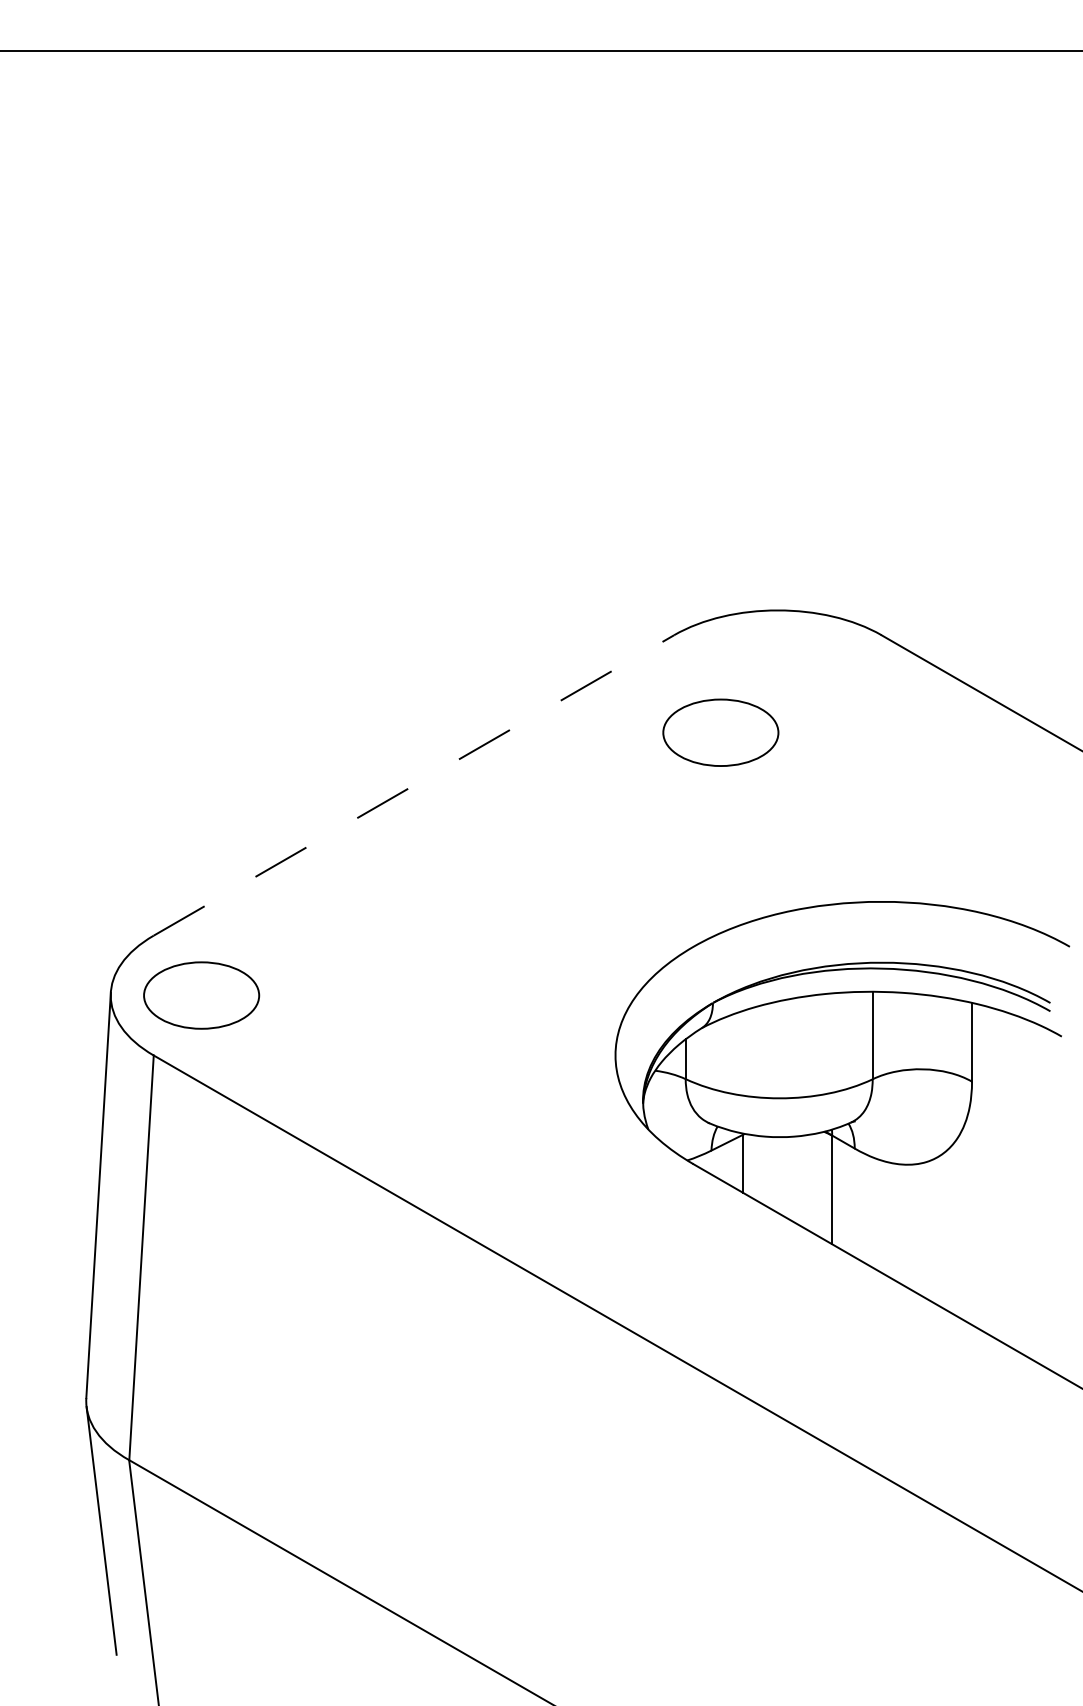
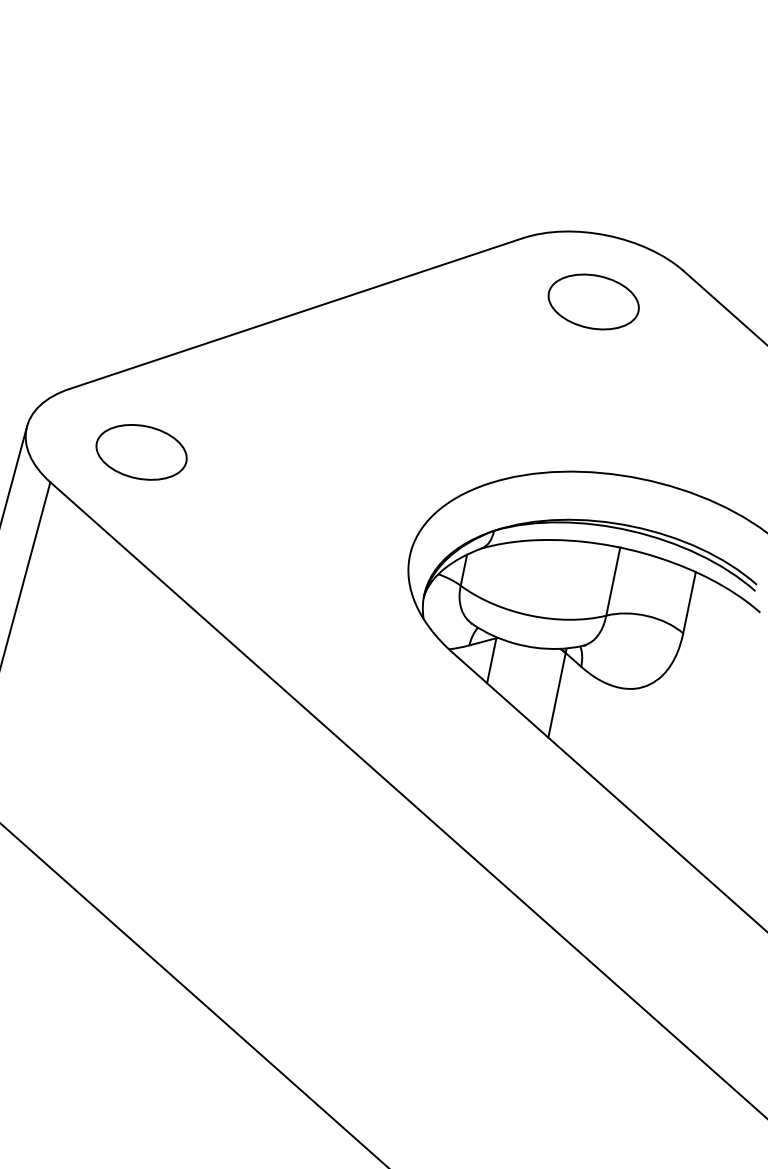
part: (720, 732) -> (593, 301), moved
line: (414, 785) -> (296, 313), dashed -> solid
part: (201, 995) -> (141, 452), moved

